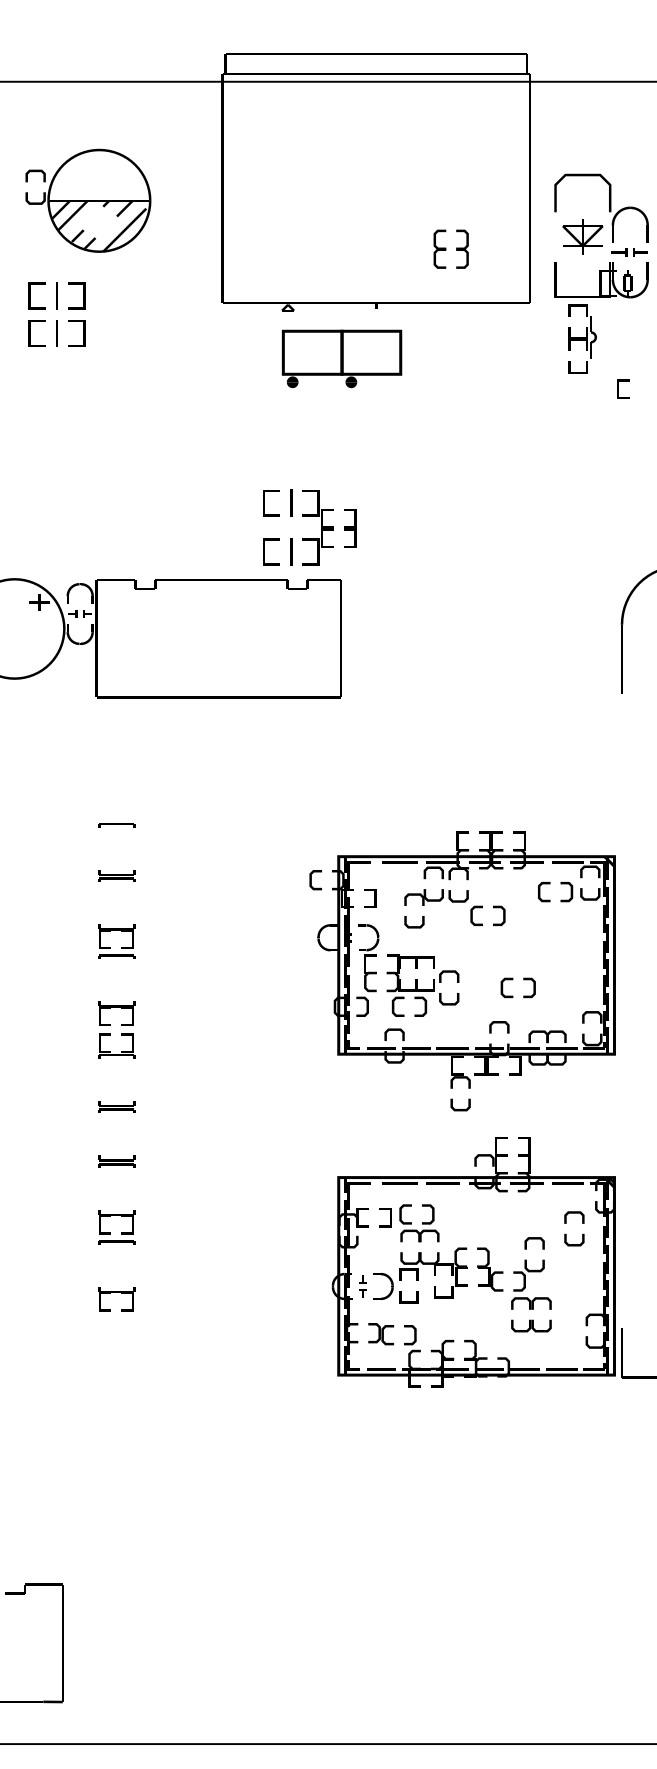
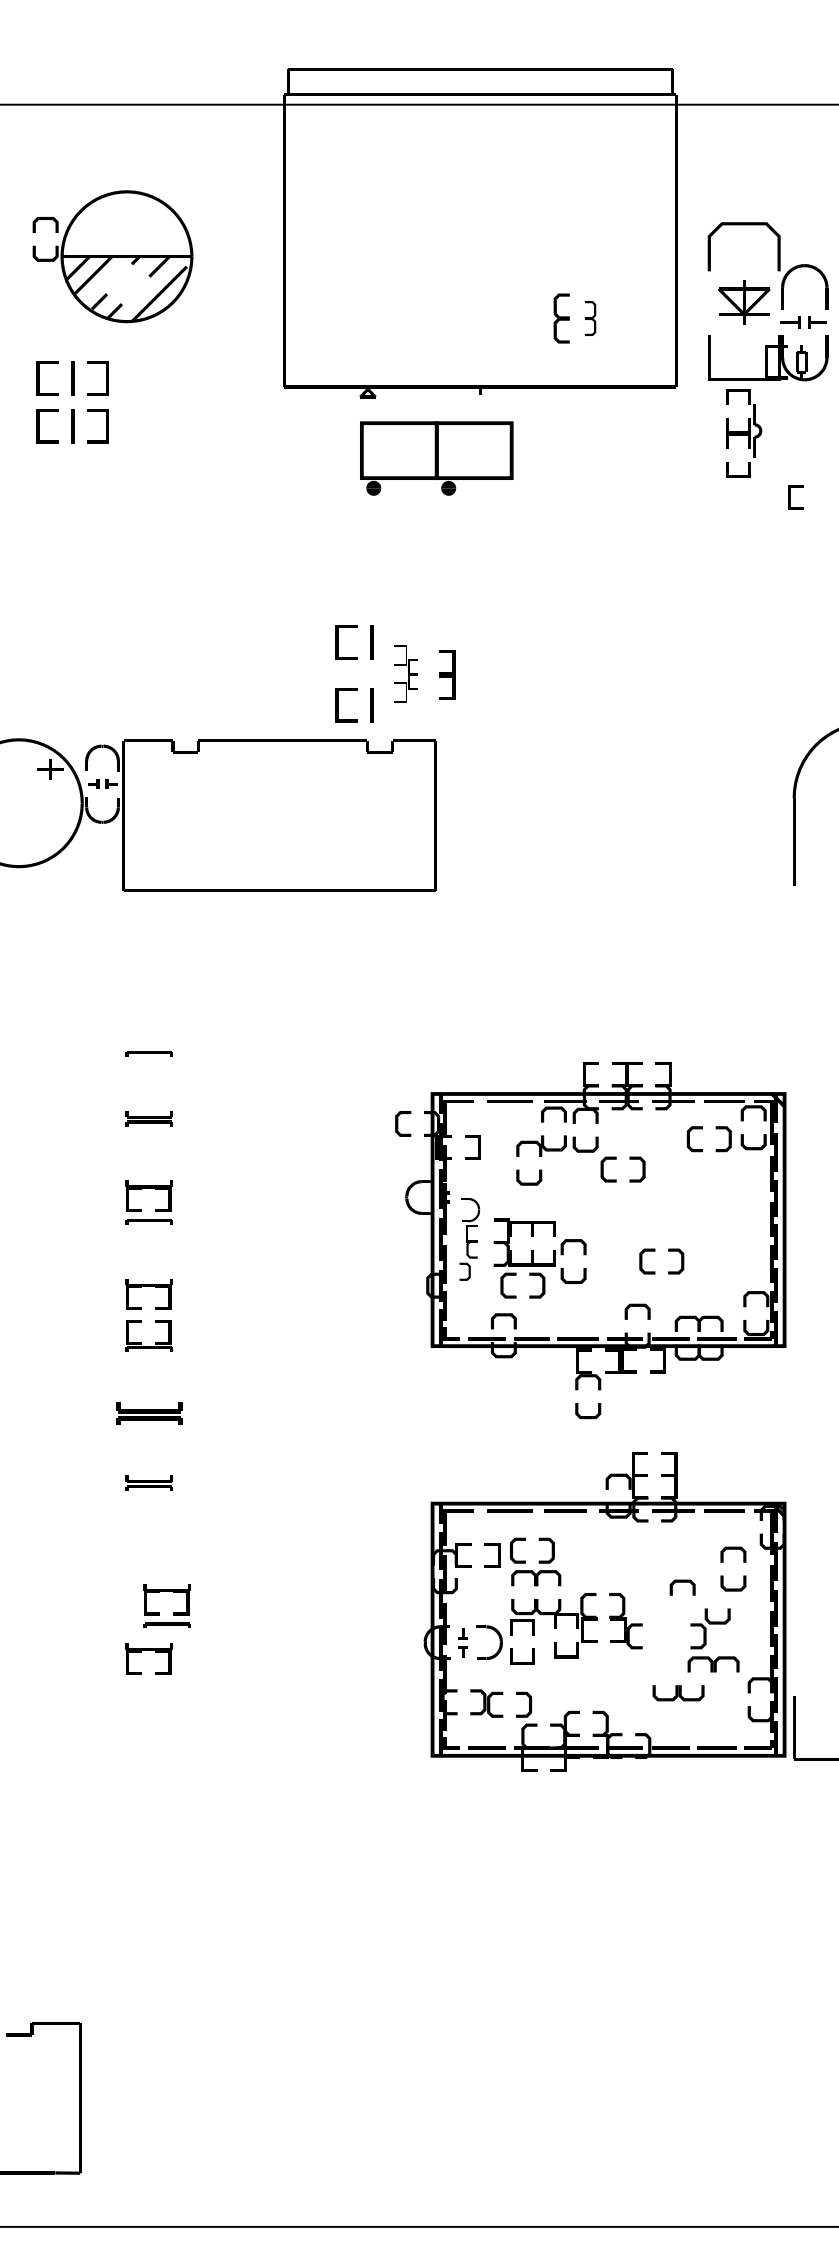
part: (462, 249) -> (590, 318), size x0.7
part: (317, 527) -> (405, 673), size x0.6
part: (367, 970) -> (469, 1239), size x0.7
part: (116, 1106) -> (148, 1413), size x1.4
part: (110, 1232) -> (159, 1612), moved
part: (525, 1284) -> (706, 1640), moved

